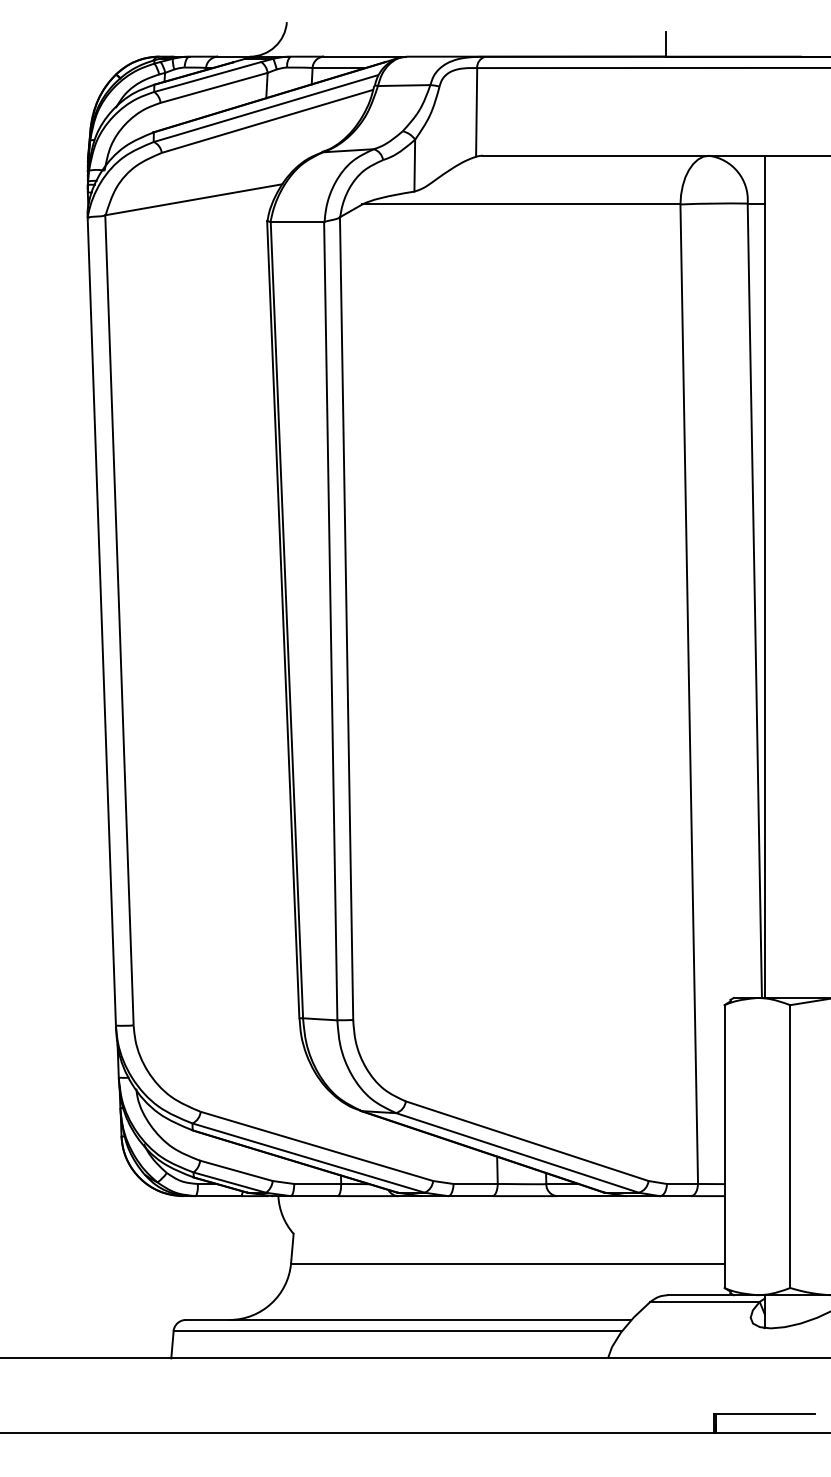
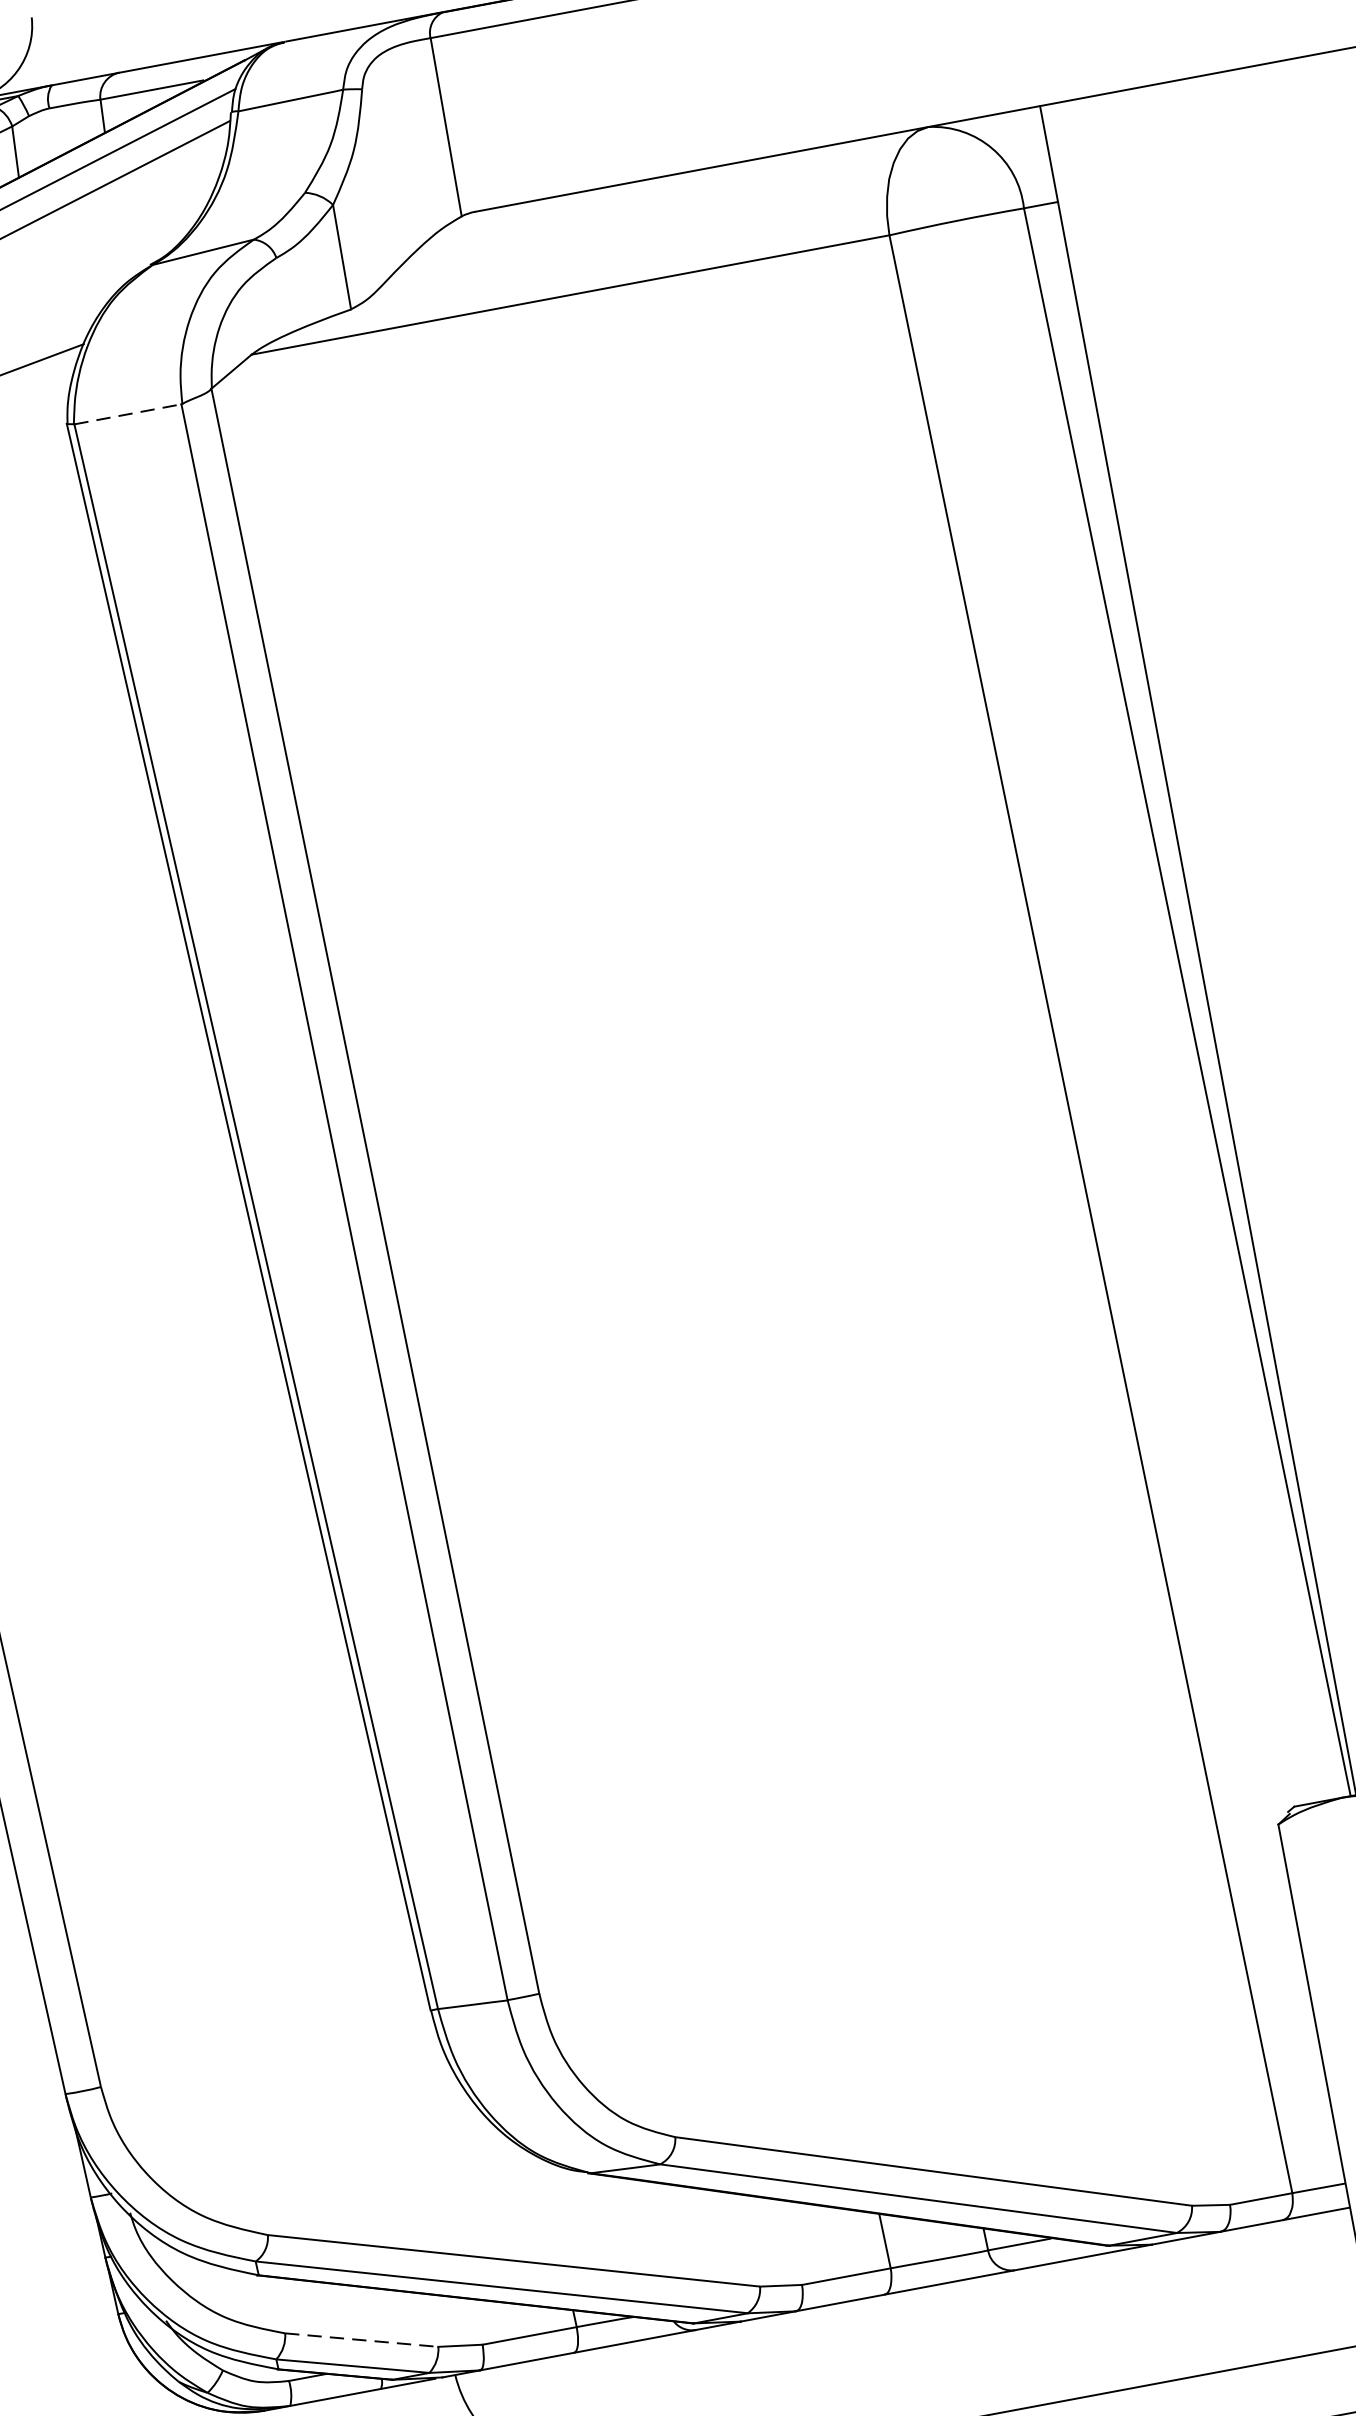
line: (297, 222) -> (128, 415), solid -> dashed
line: (236, 1170) -> (361, 2339), solid -> dashed

